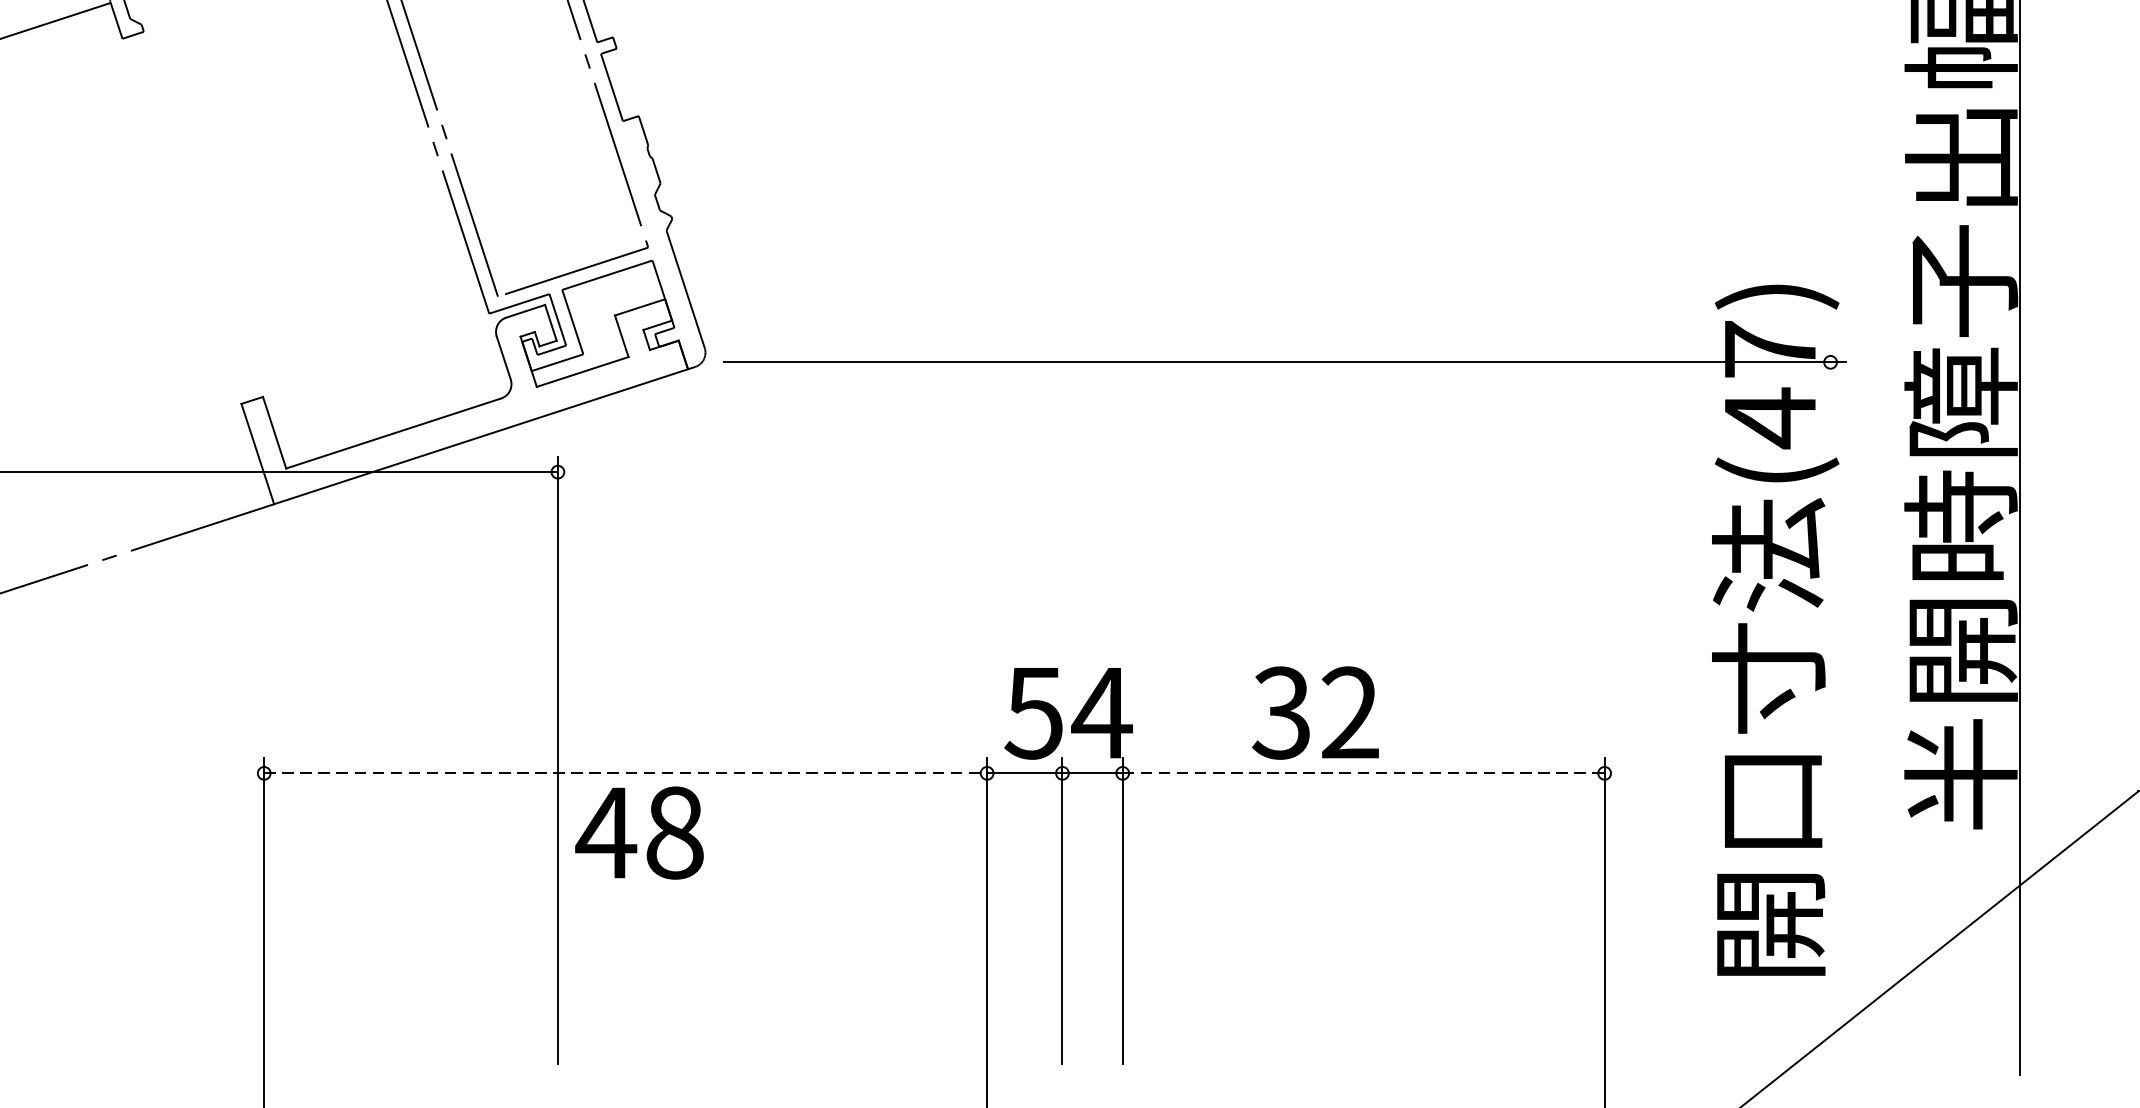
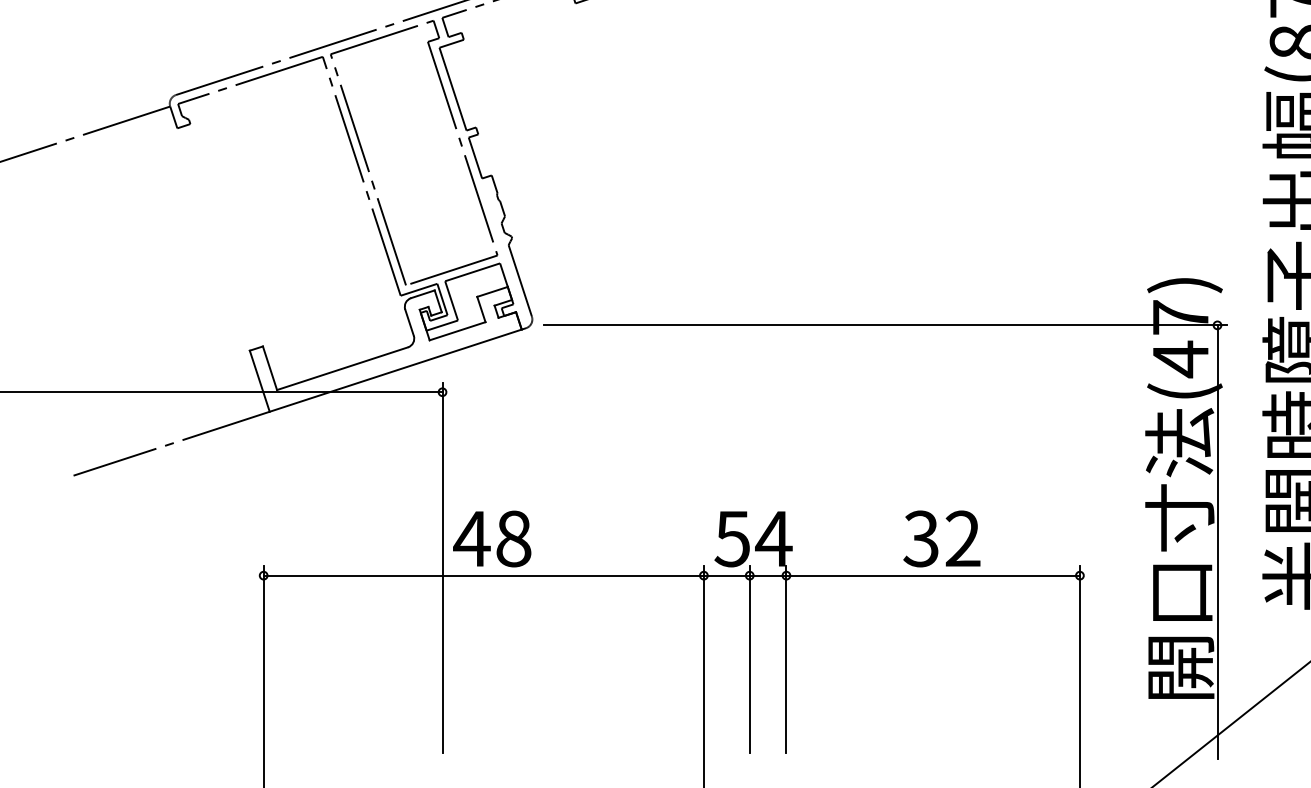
text: (1314, 712) -> (941, 538), moved
line: (1830, 718) -> (1217, 542), added
line: (626, 773) -> (484, 575), dashed -> solid
line: (1364, 773) -> (933, 575), dashed -> solid
text: (639, 832) -> (492, 538), moved

